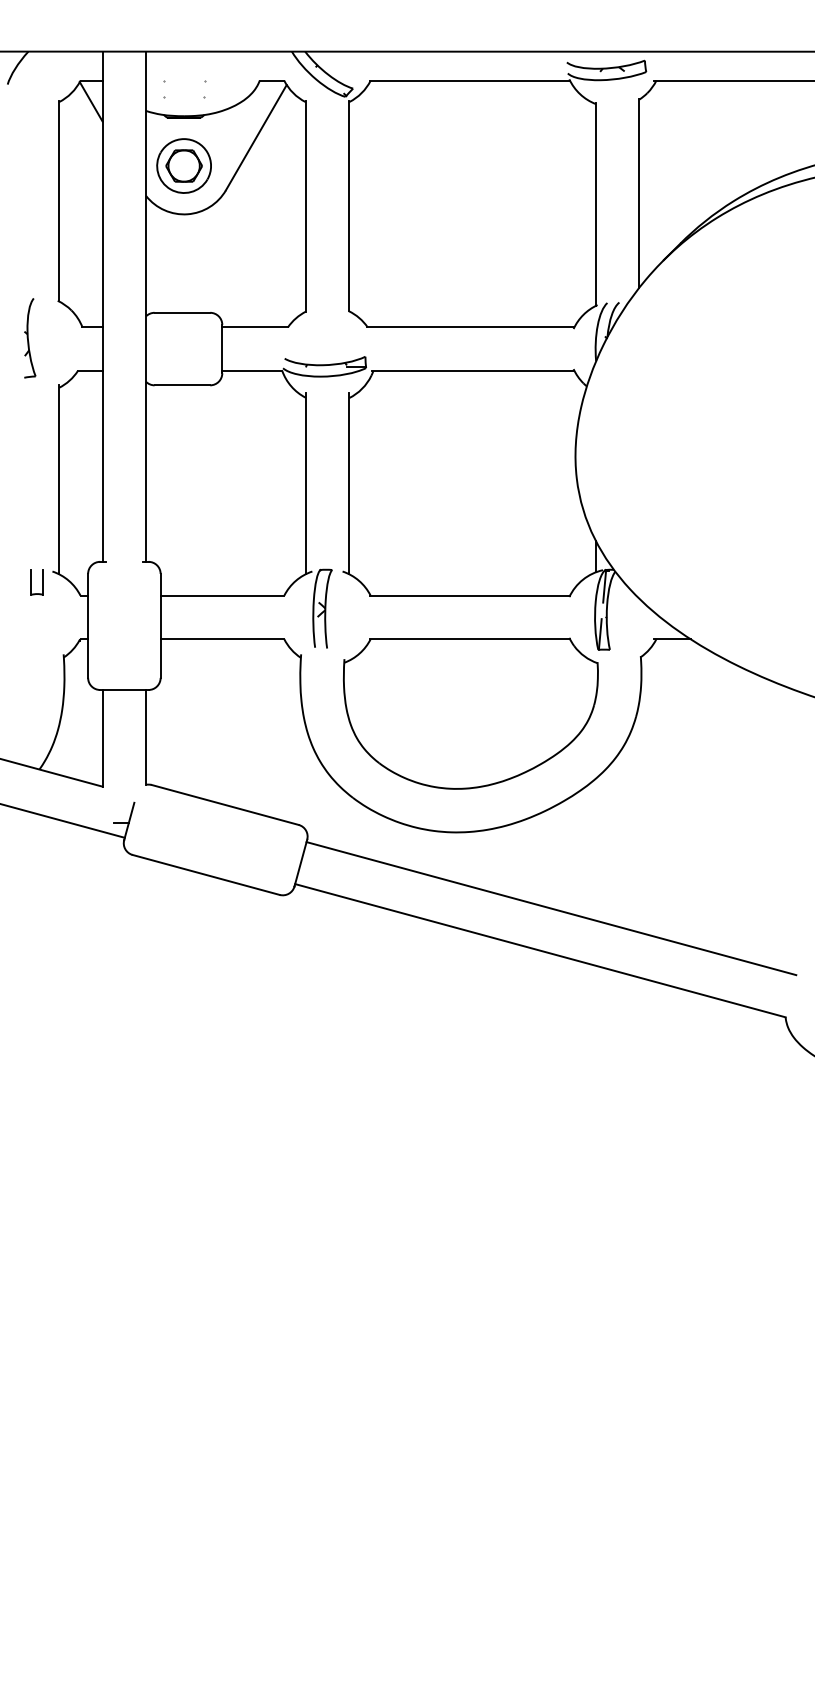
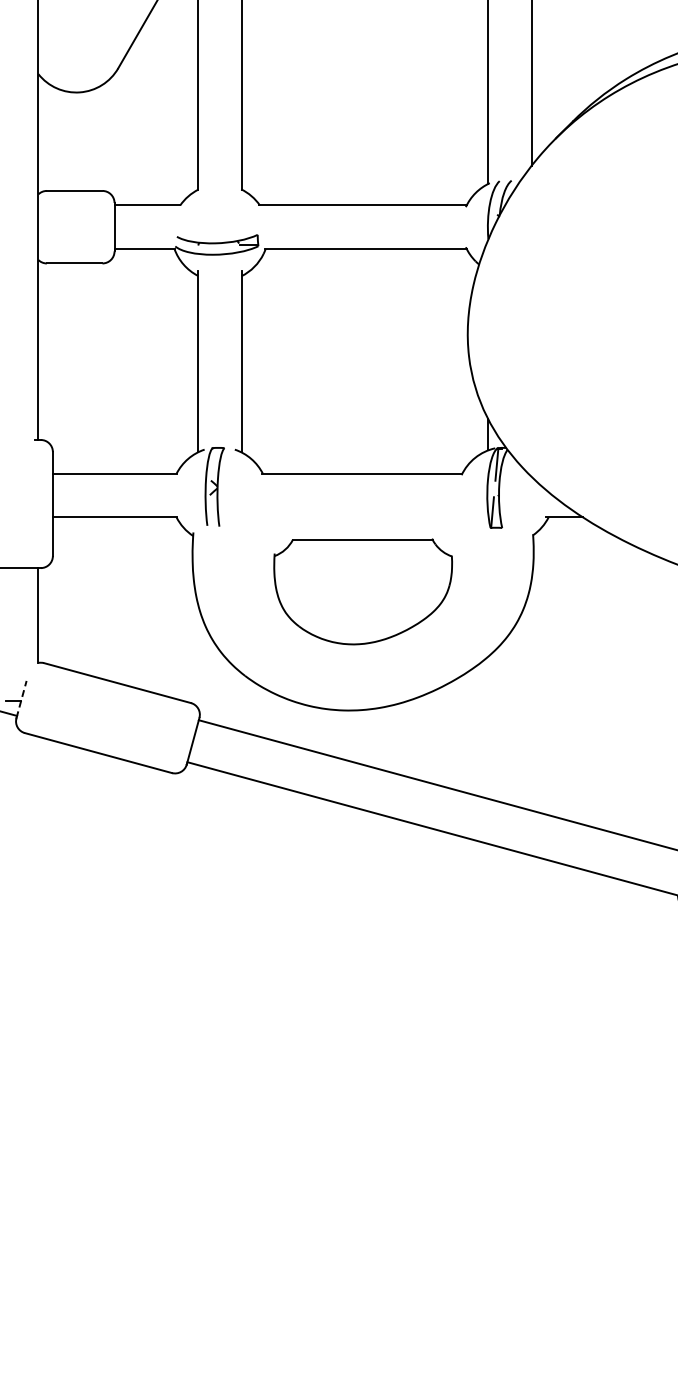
part: (183, 165) -> (75, 43), removed
part: (470, 713) -> (362, 591), size x0.7
line: (129, 820) -> (21, 698), solid -> dashed

